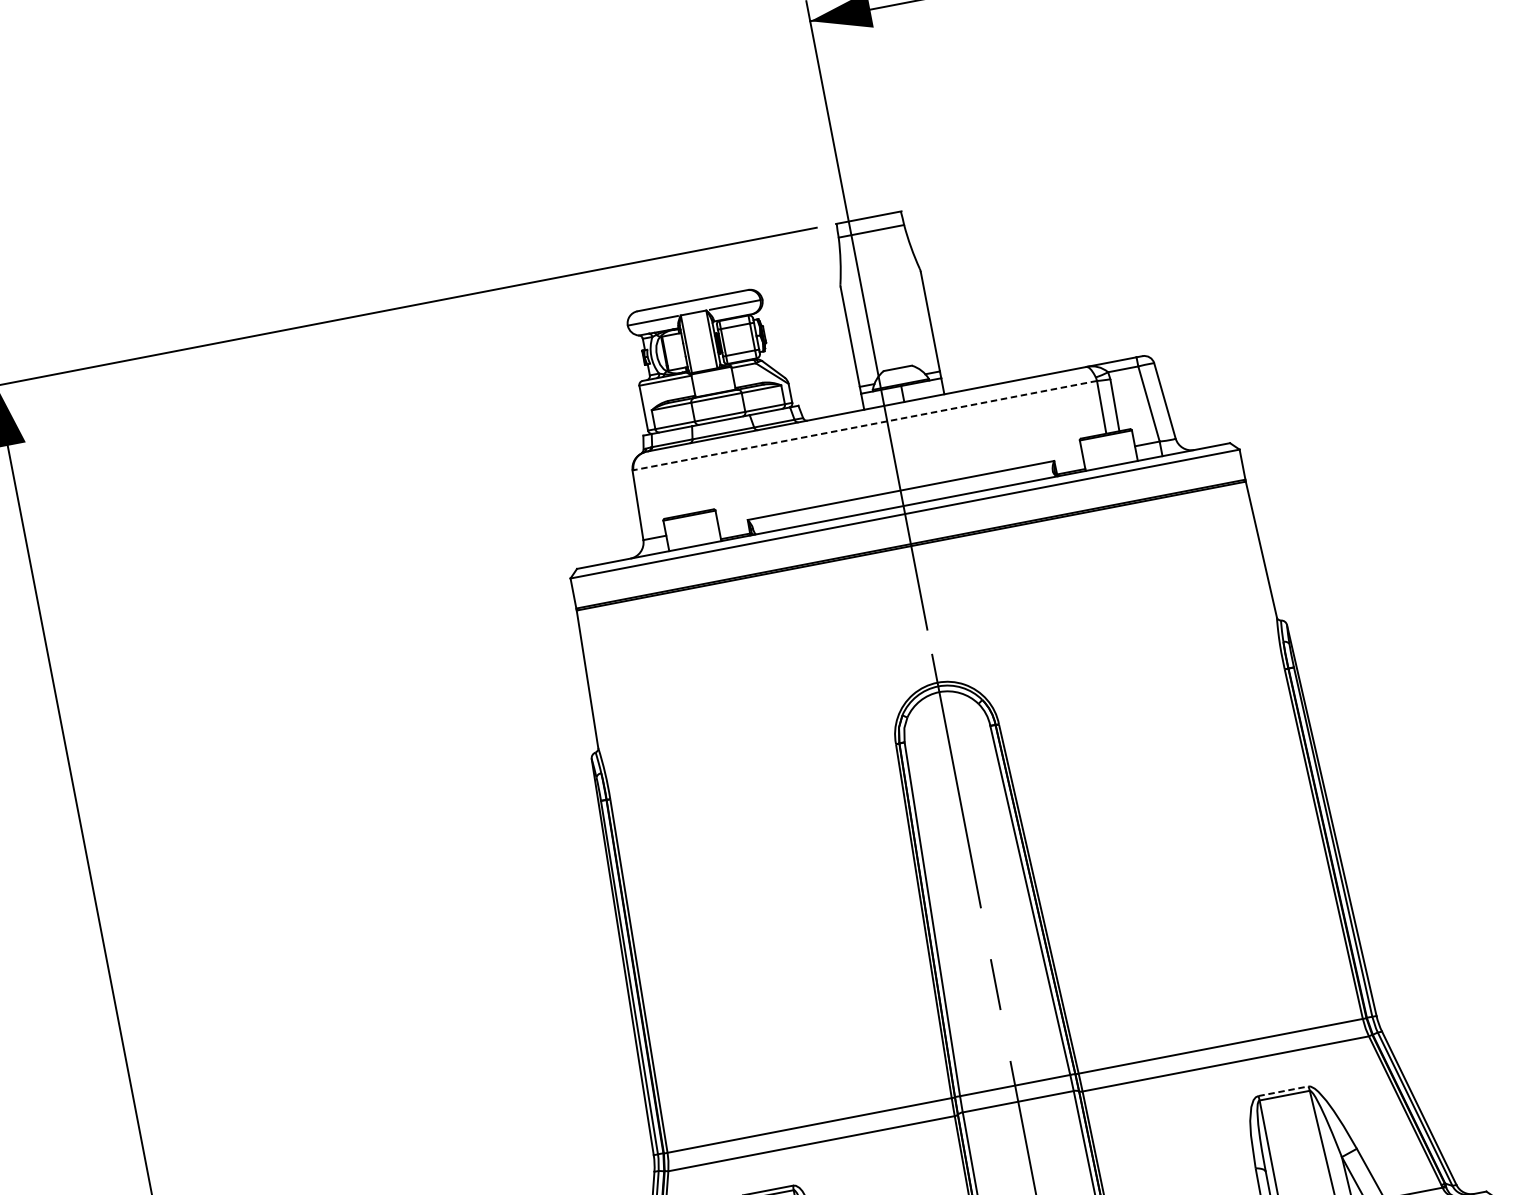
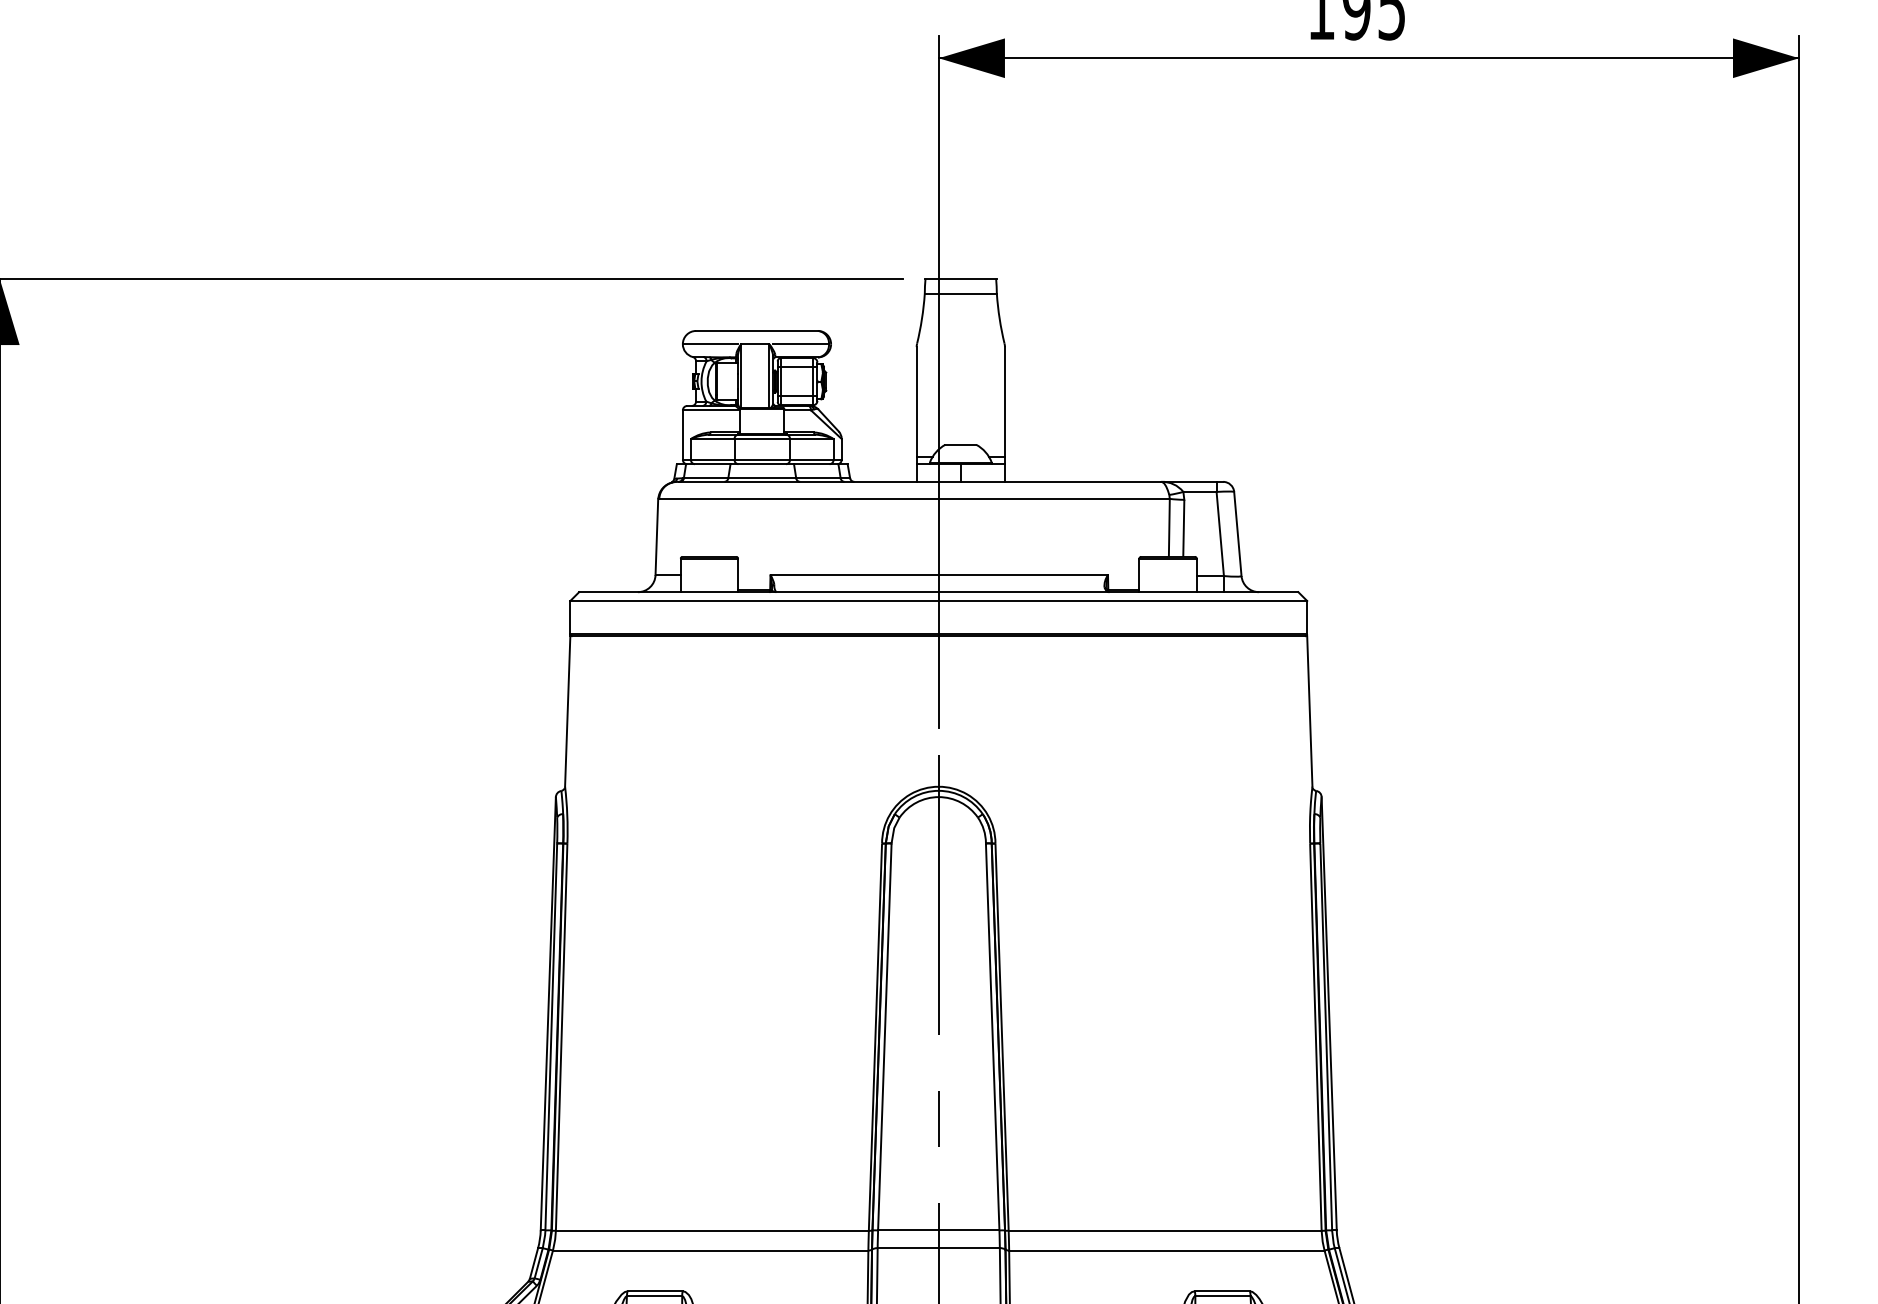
line: (865, 425) -> (914, 498), dashed -> solid
line: (1283, 1091) -> (1222, 1291), dashed -> solid

